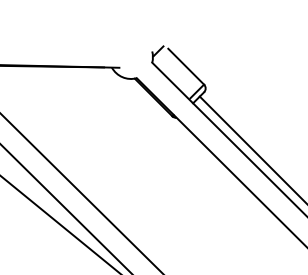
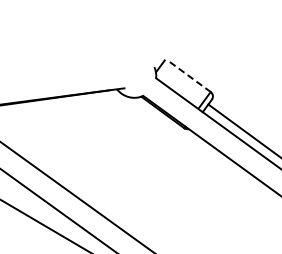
line: (186, 67) -> (190, 77), solid -> dashed

